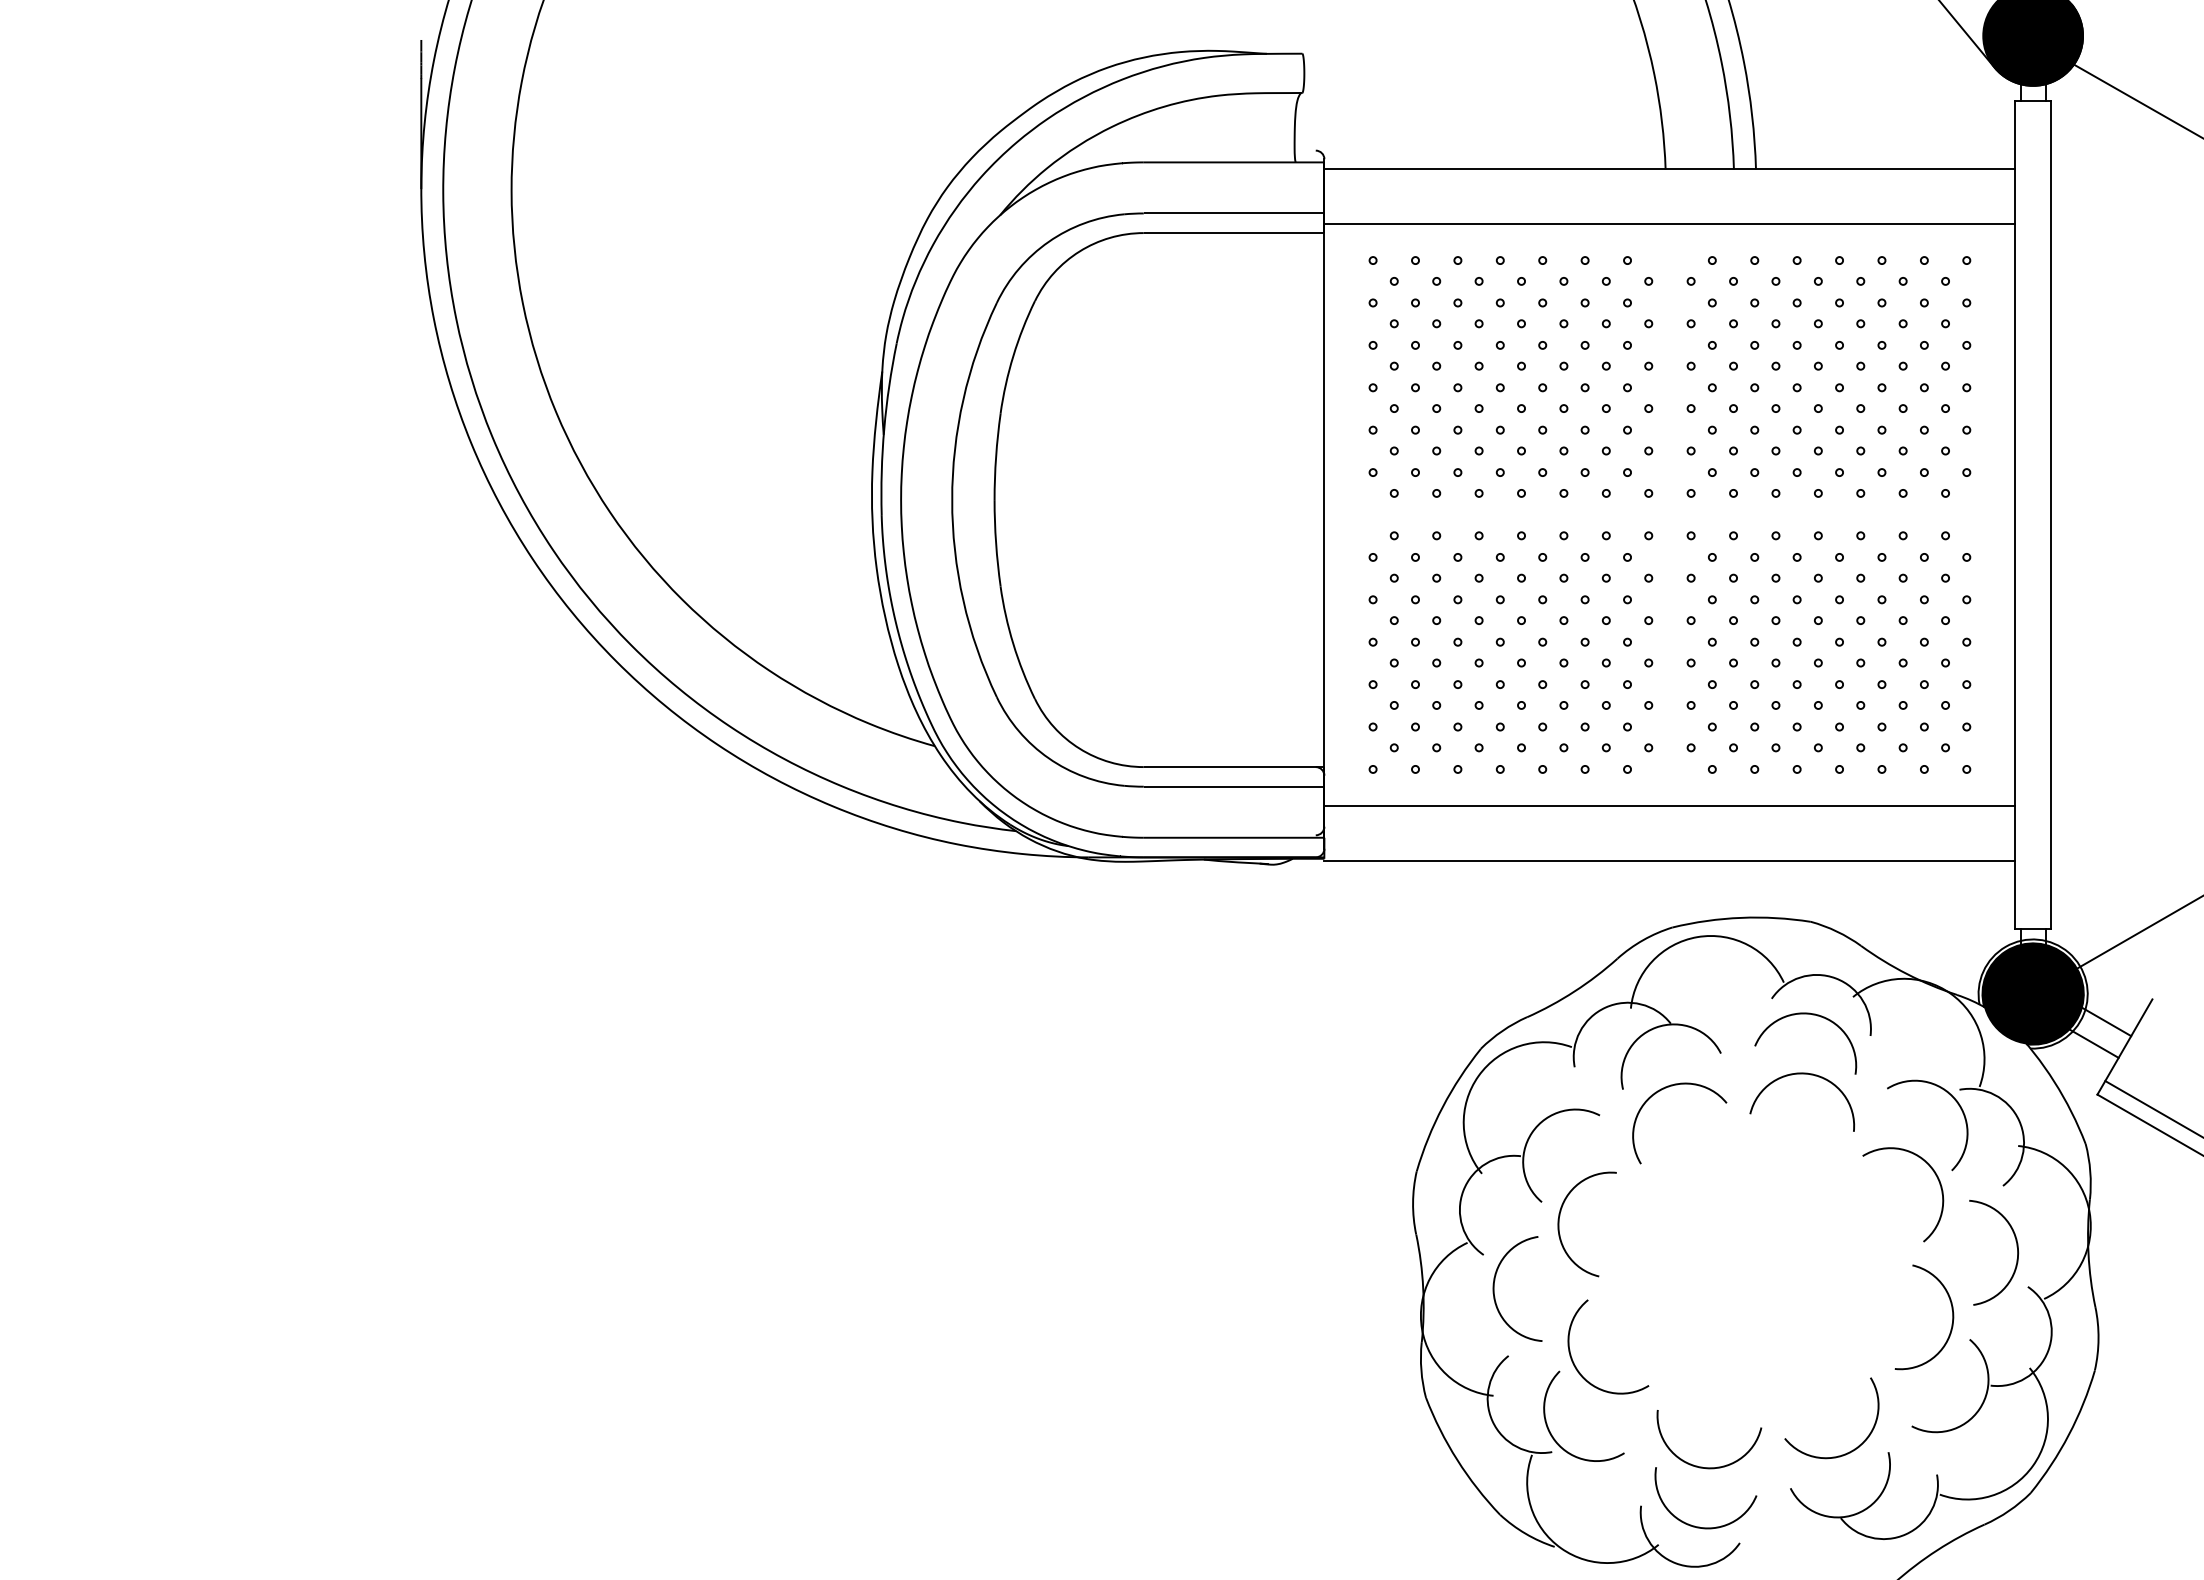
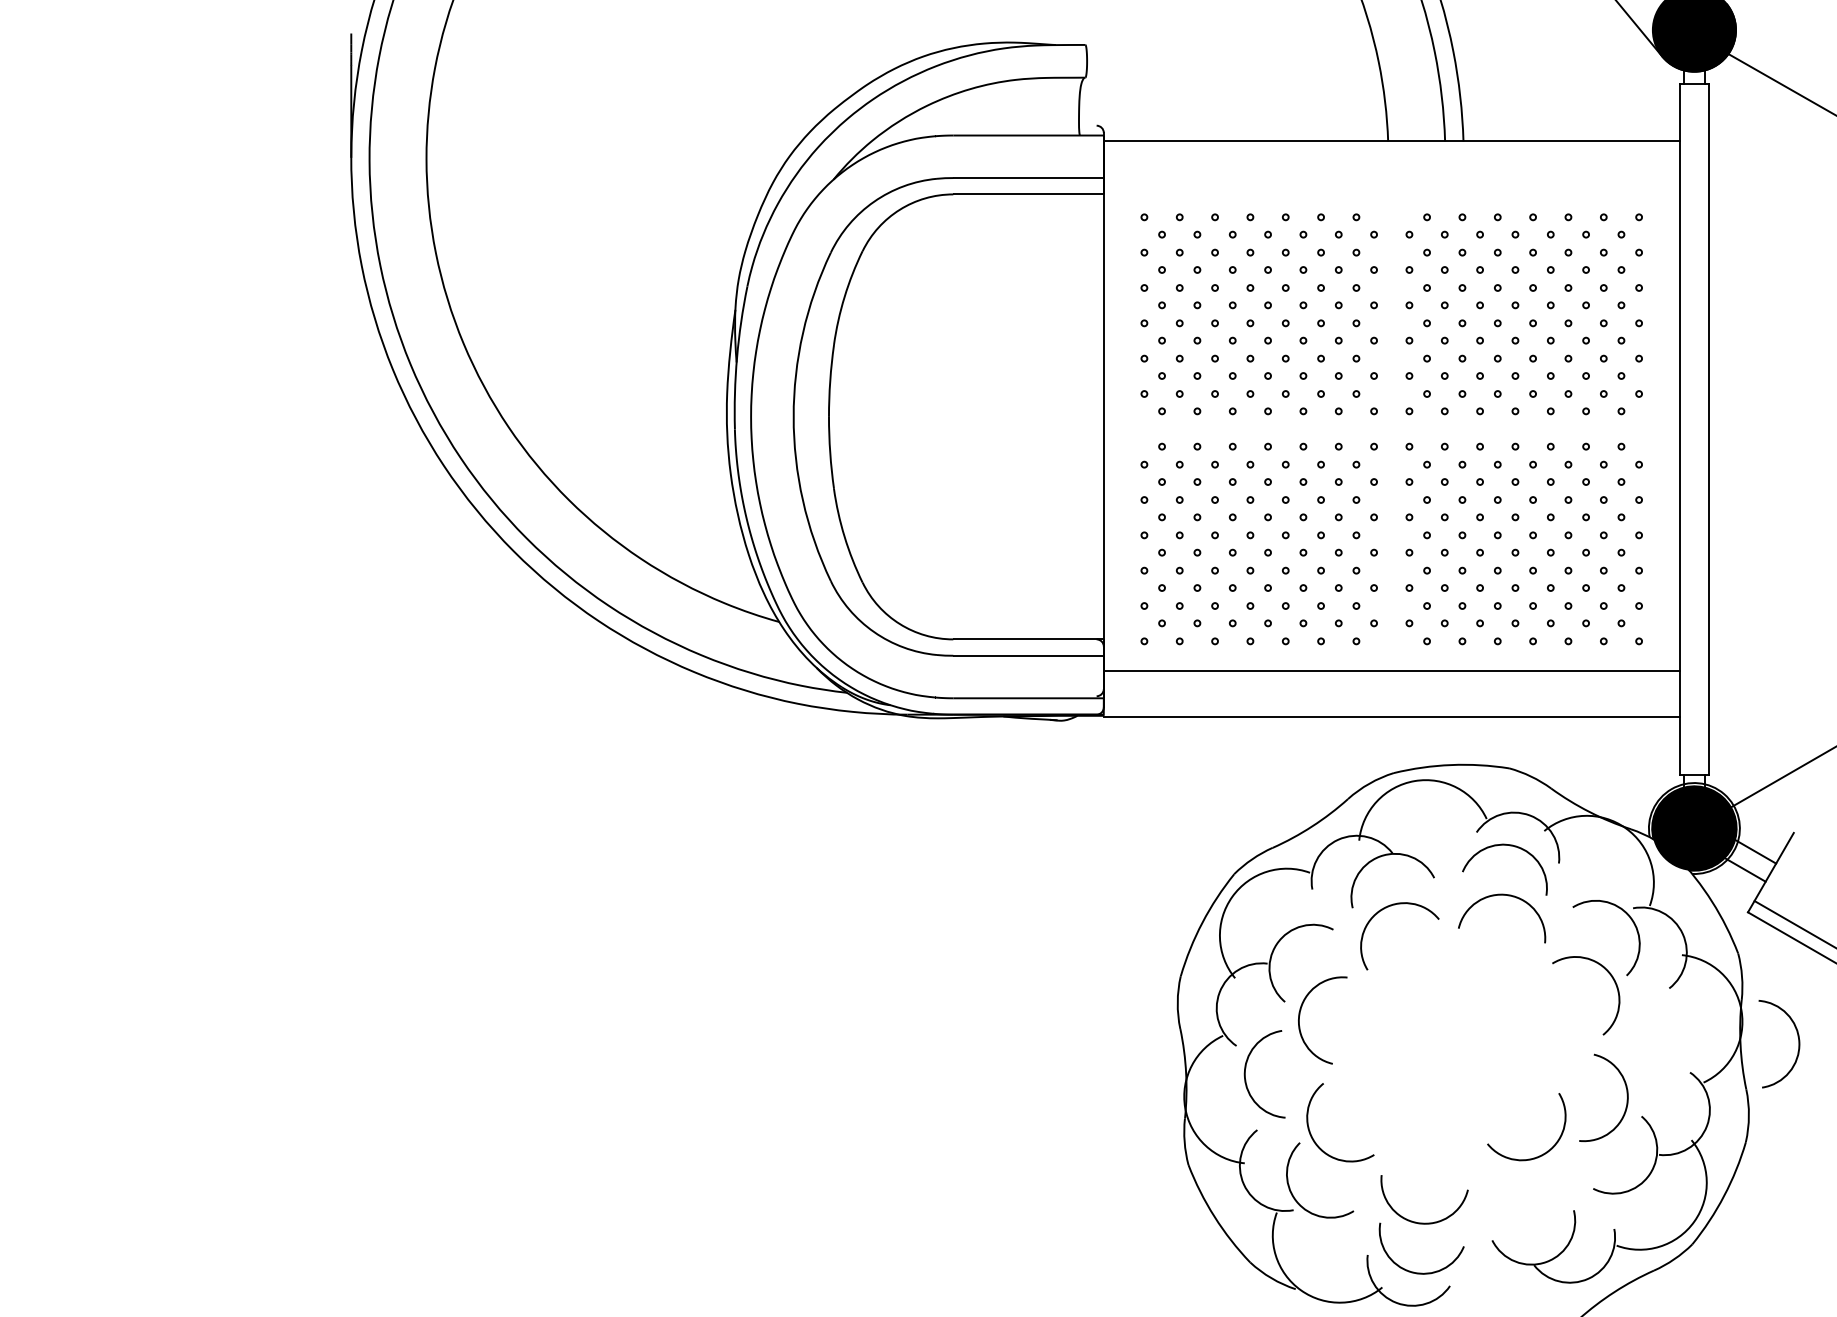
line: (1669, 224) -> (1391, 187), removed
arc: (2016, 1247) -> (1798, 1039), moved
arc: (1844, 1453) -> (1537, 1156), moved

